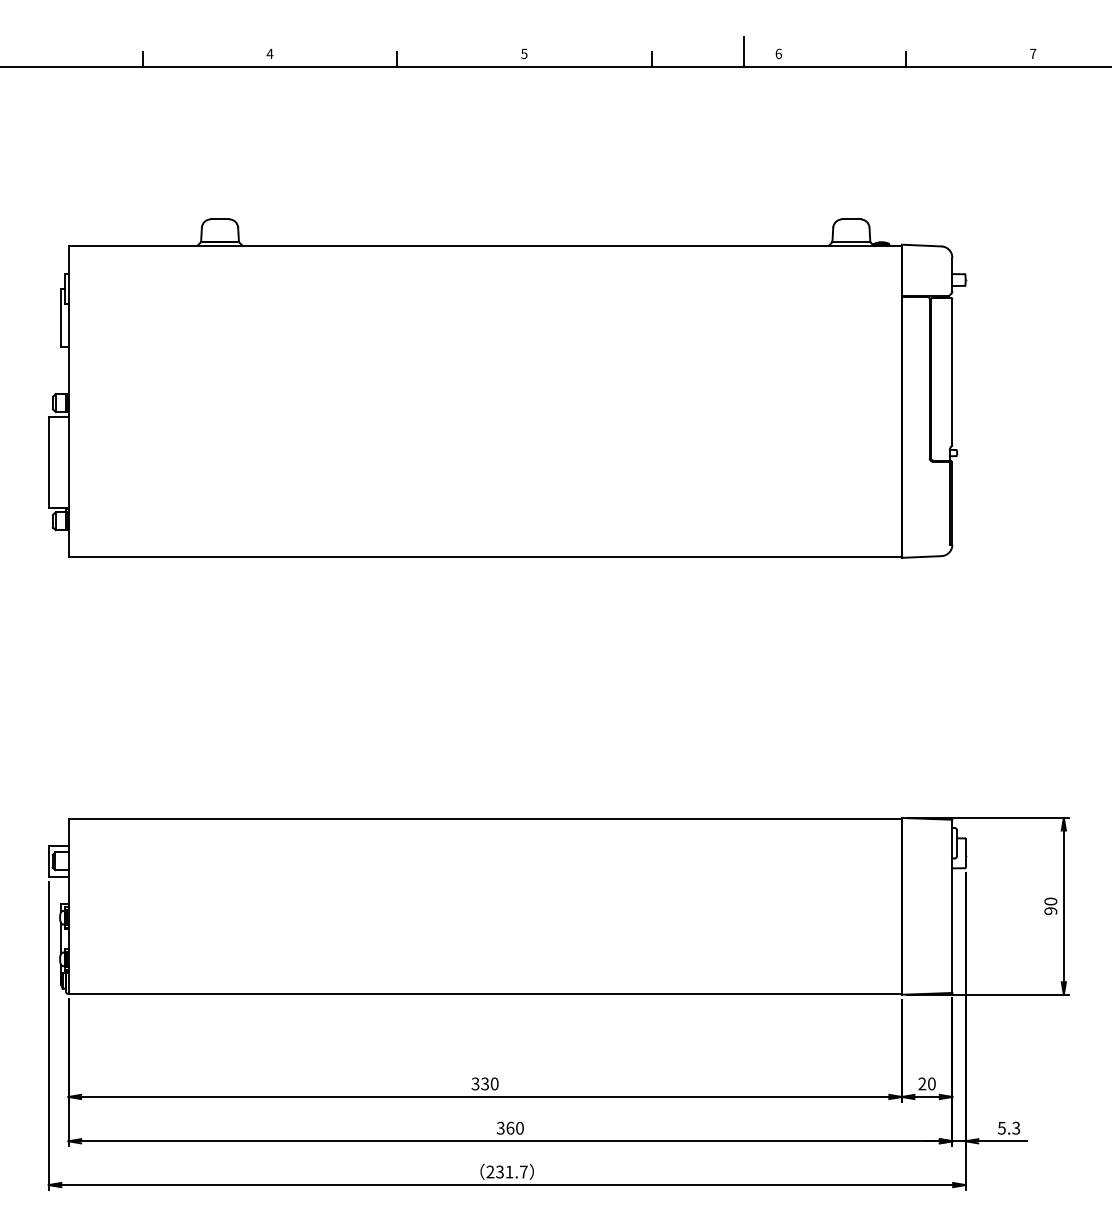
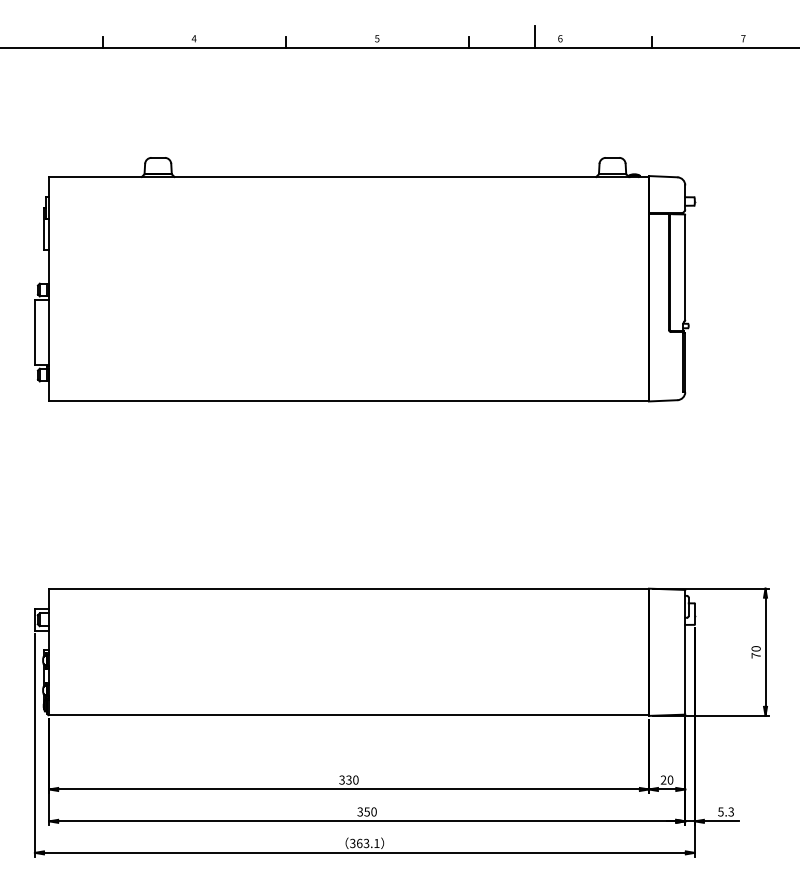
text: (1049, 910) -> (755, 655), 90 -> 70
text: (510, 1127) -> (367, 811), 360 -> 350
text: (506, 1172) -> (364, 843), 231.7 -> 363.1

